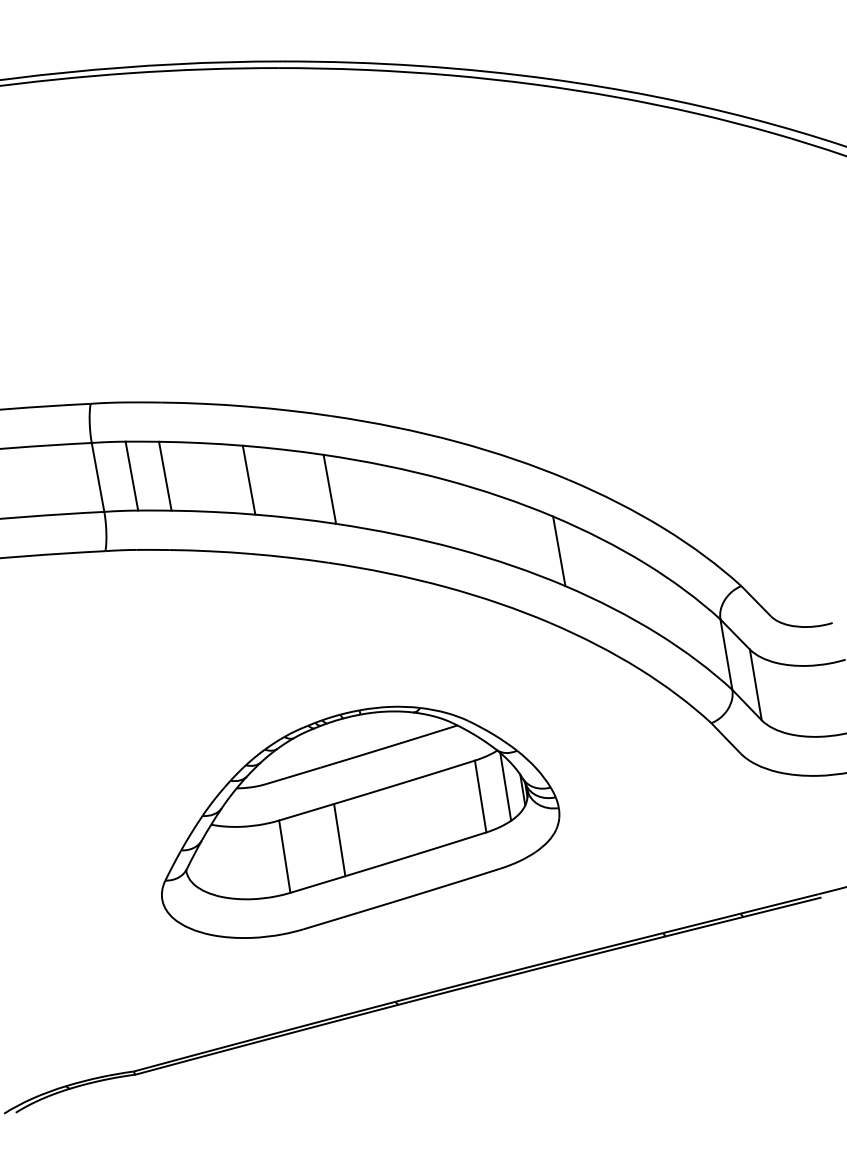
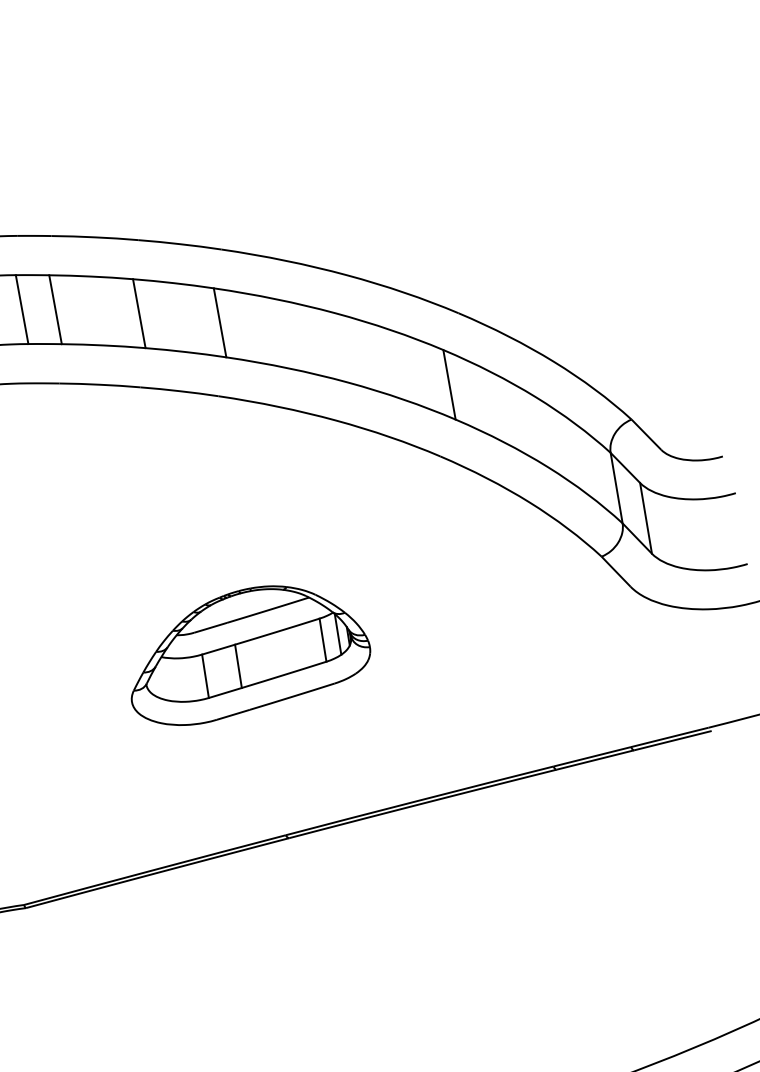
part: (360, 821) -> (250, 654), size x0.6

